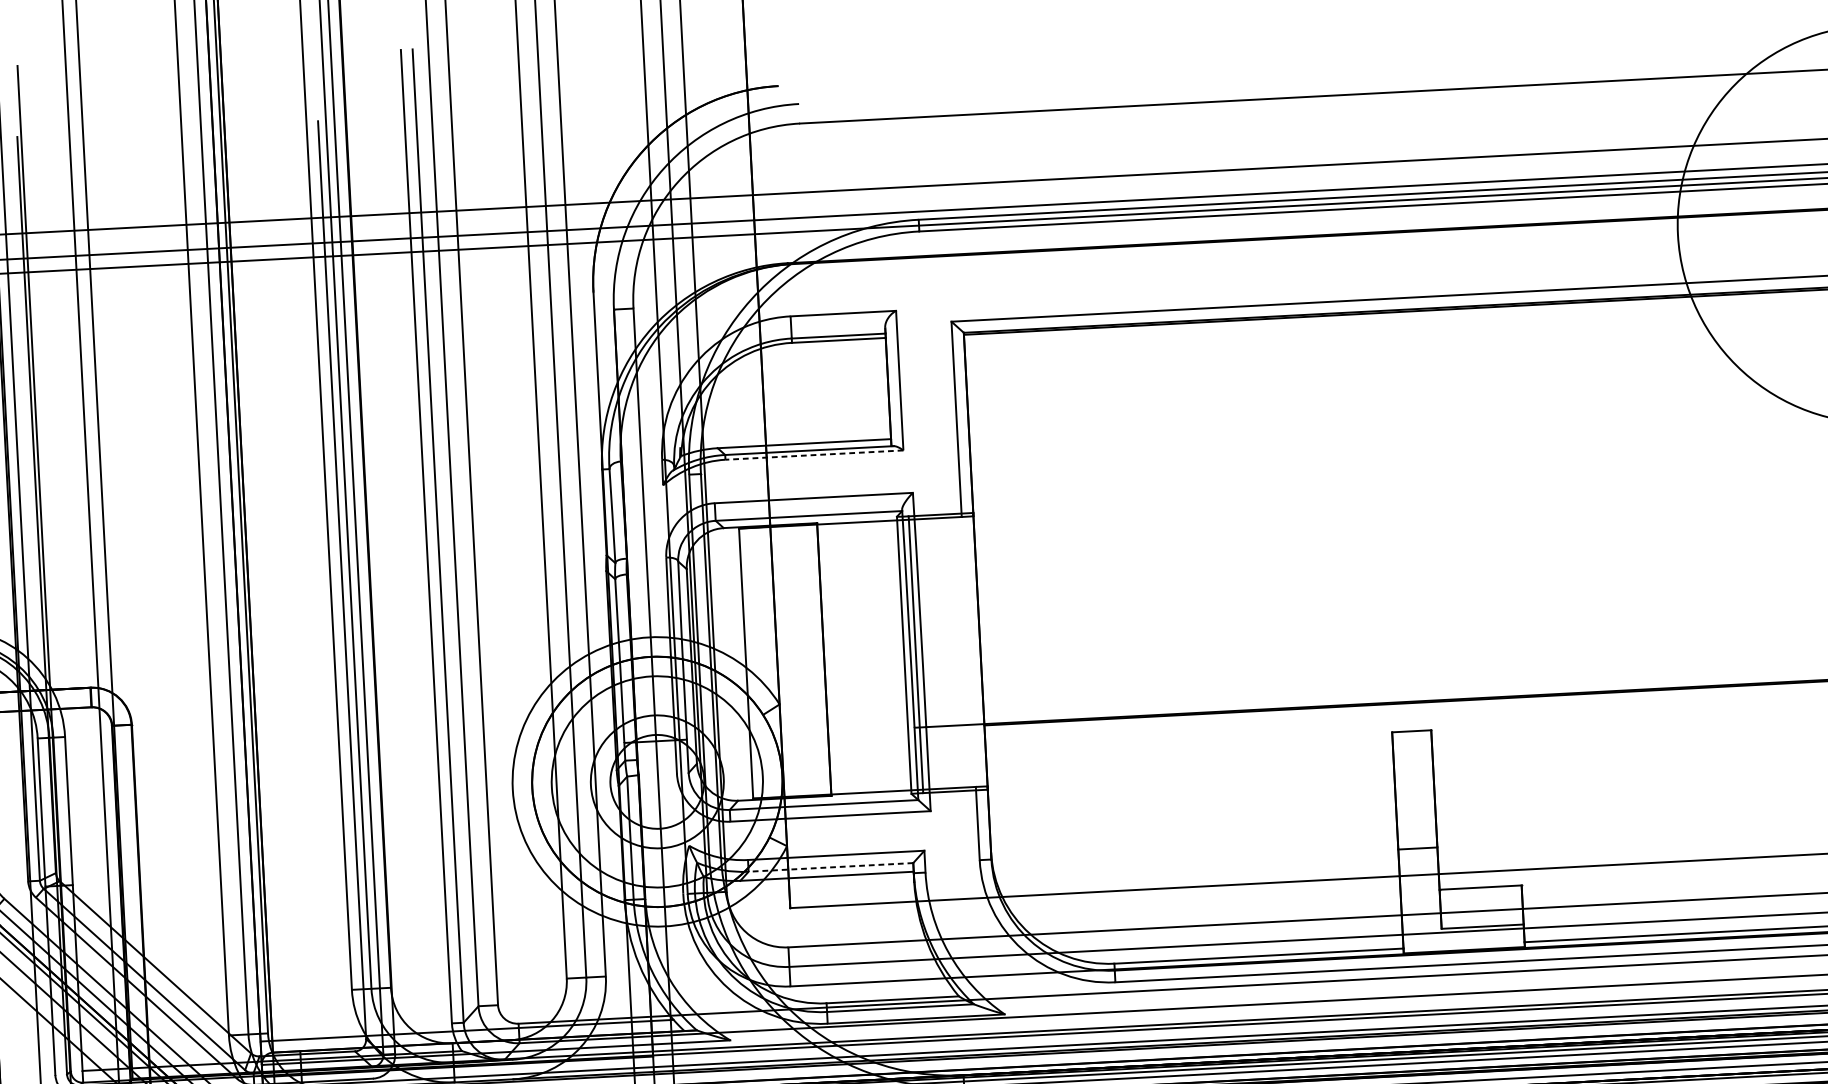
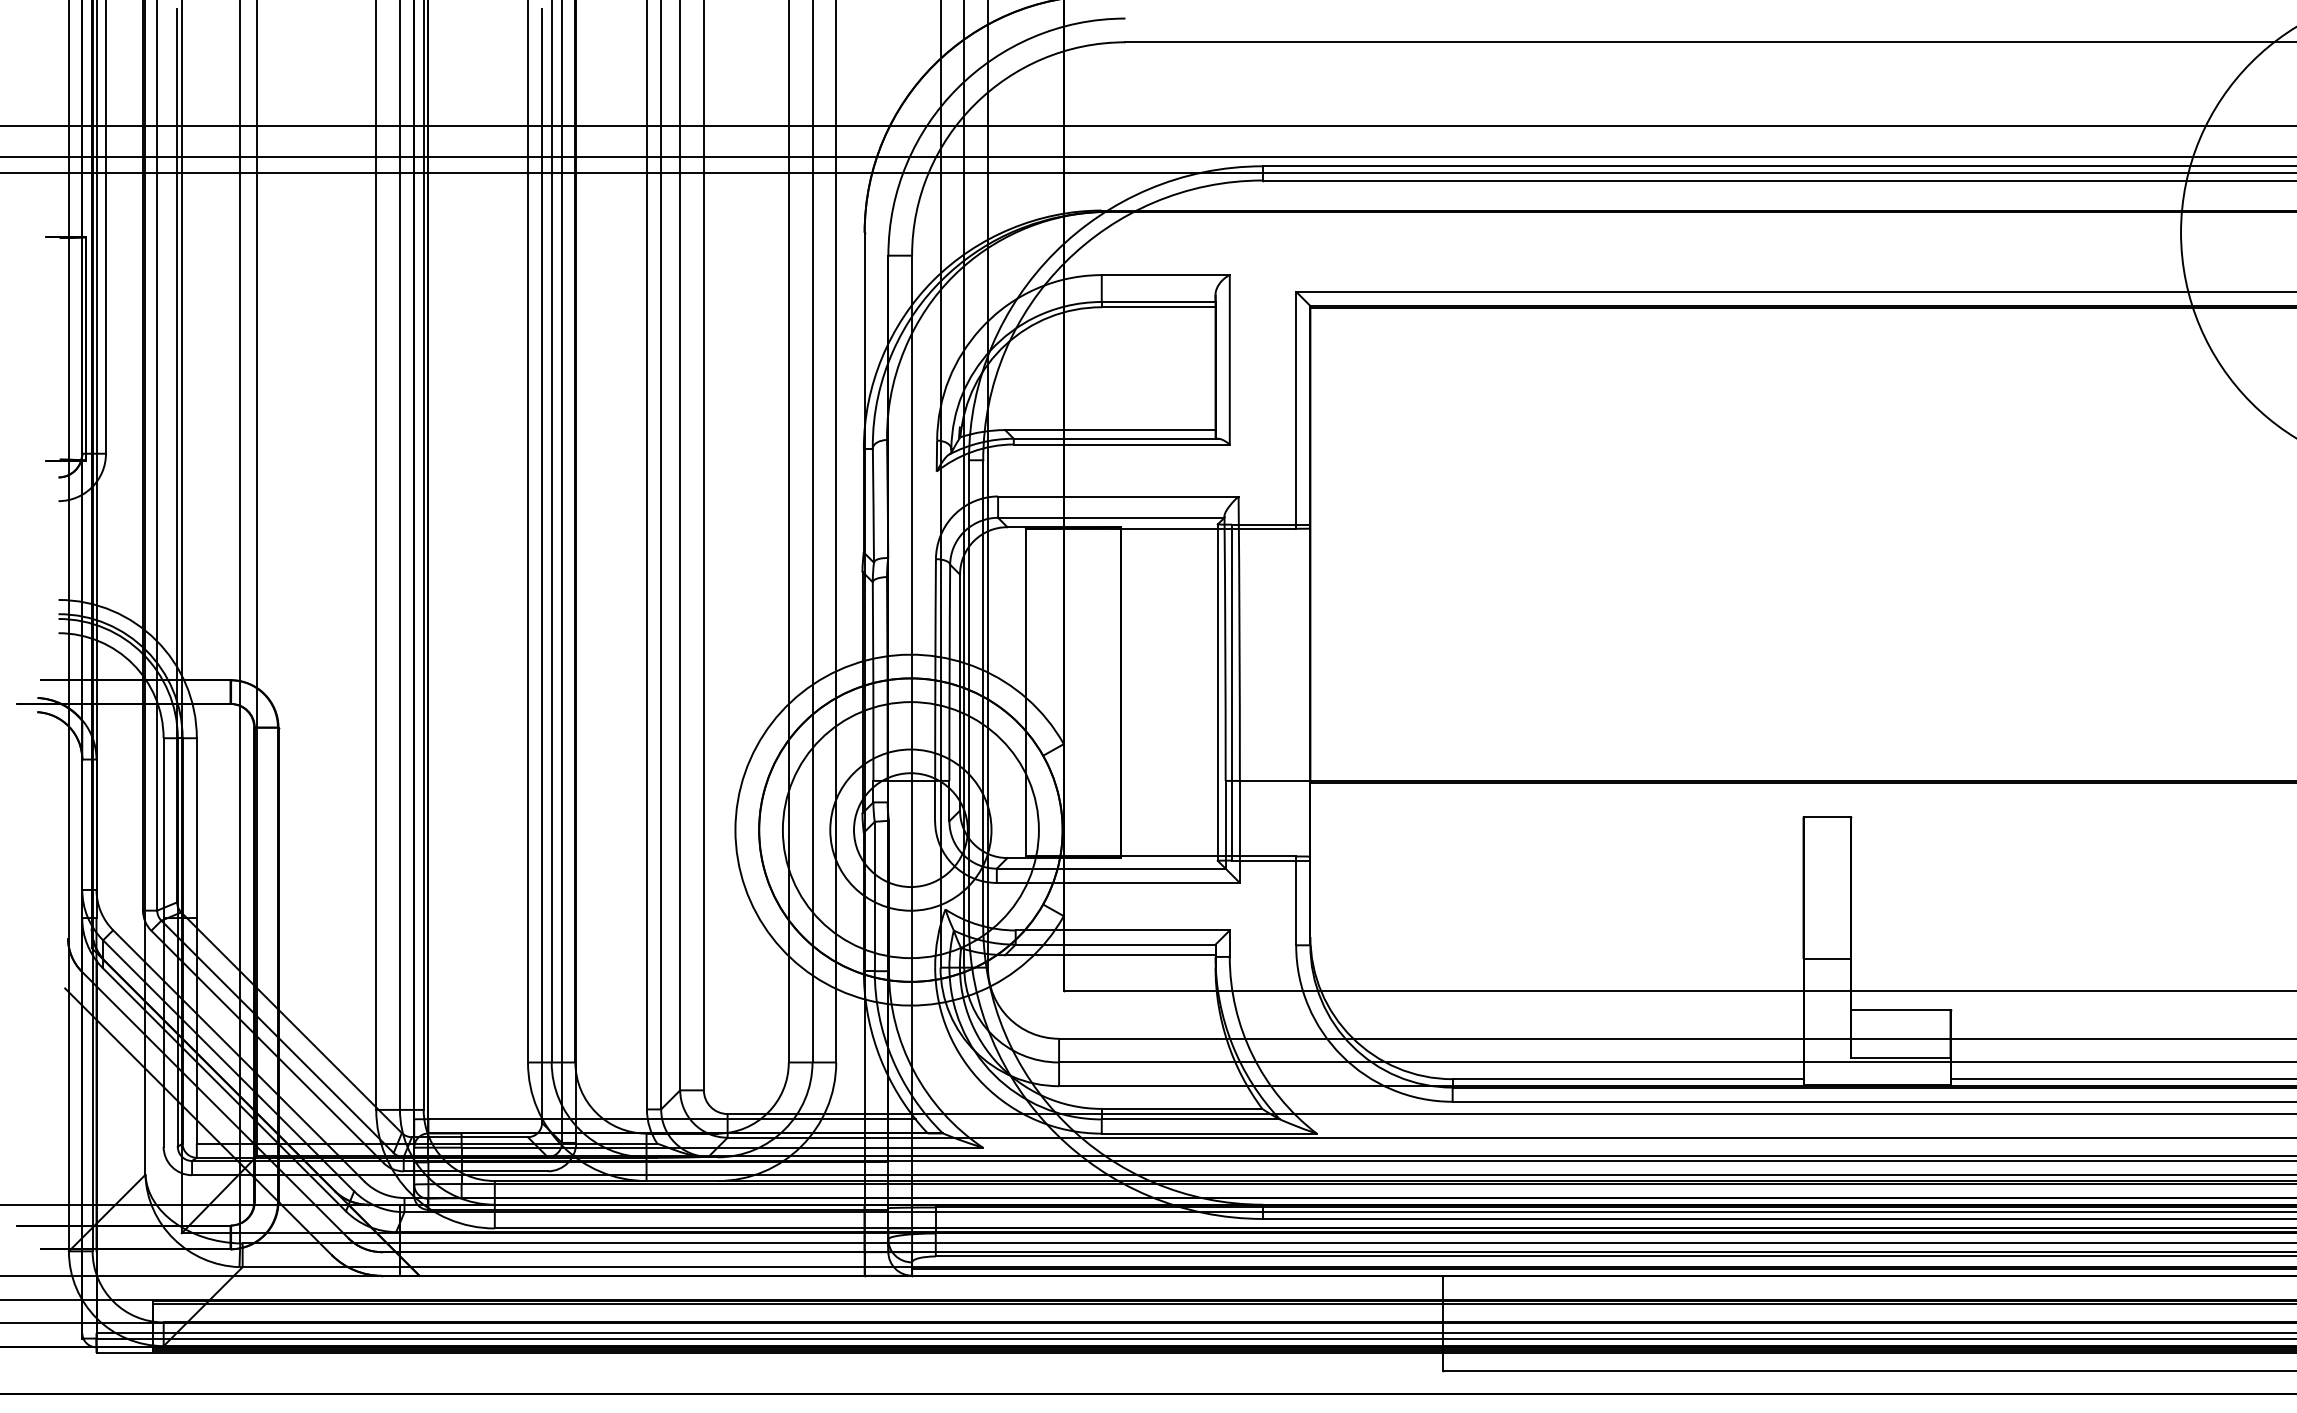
line: (814, 455) -> (1121, 444), dashed -> solid
line: (830, 867) -> (1115, 944), dashed -> solid

